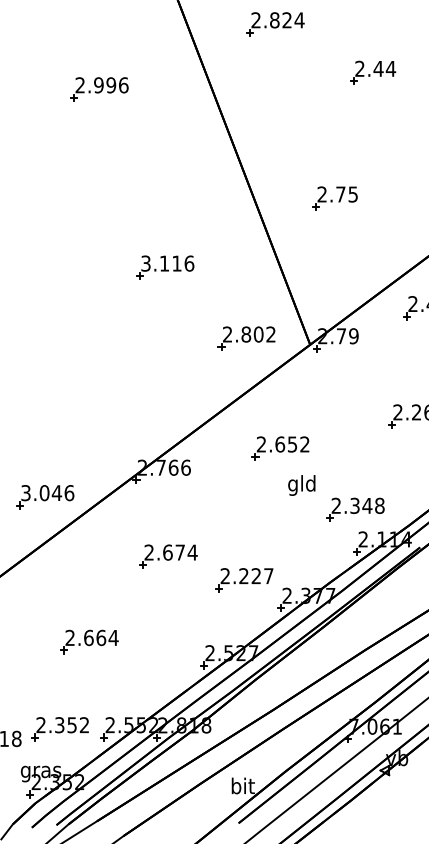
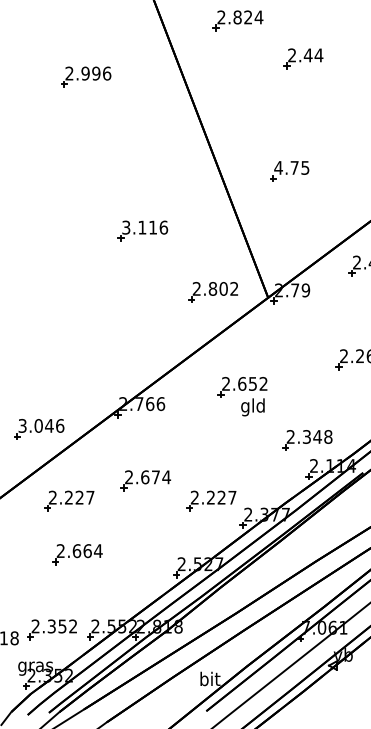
part: (373, 72) -> (303, 58), moved
text: (322, 193) -> (278, 167), 2.75 -> 4.75
text: (301, 485) -> (252, 407), moved
part: (80, 579) -> (69, 500), added

